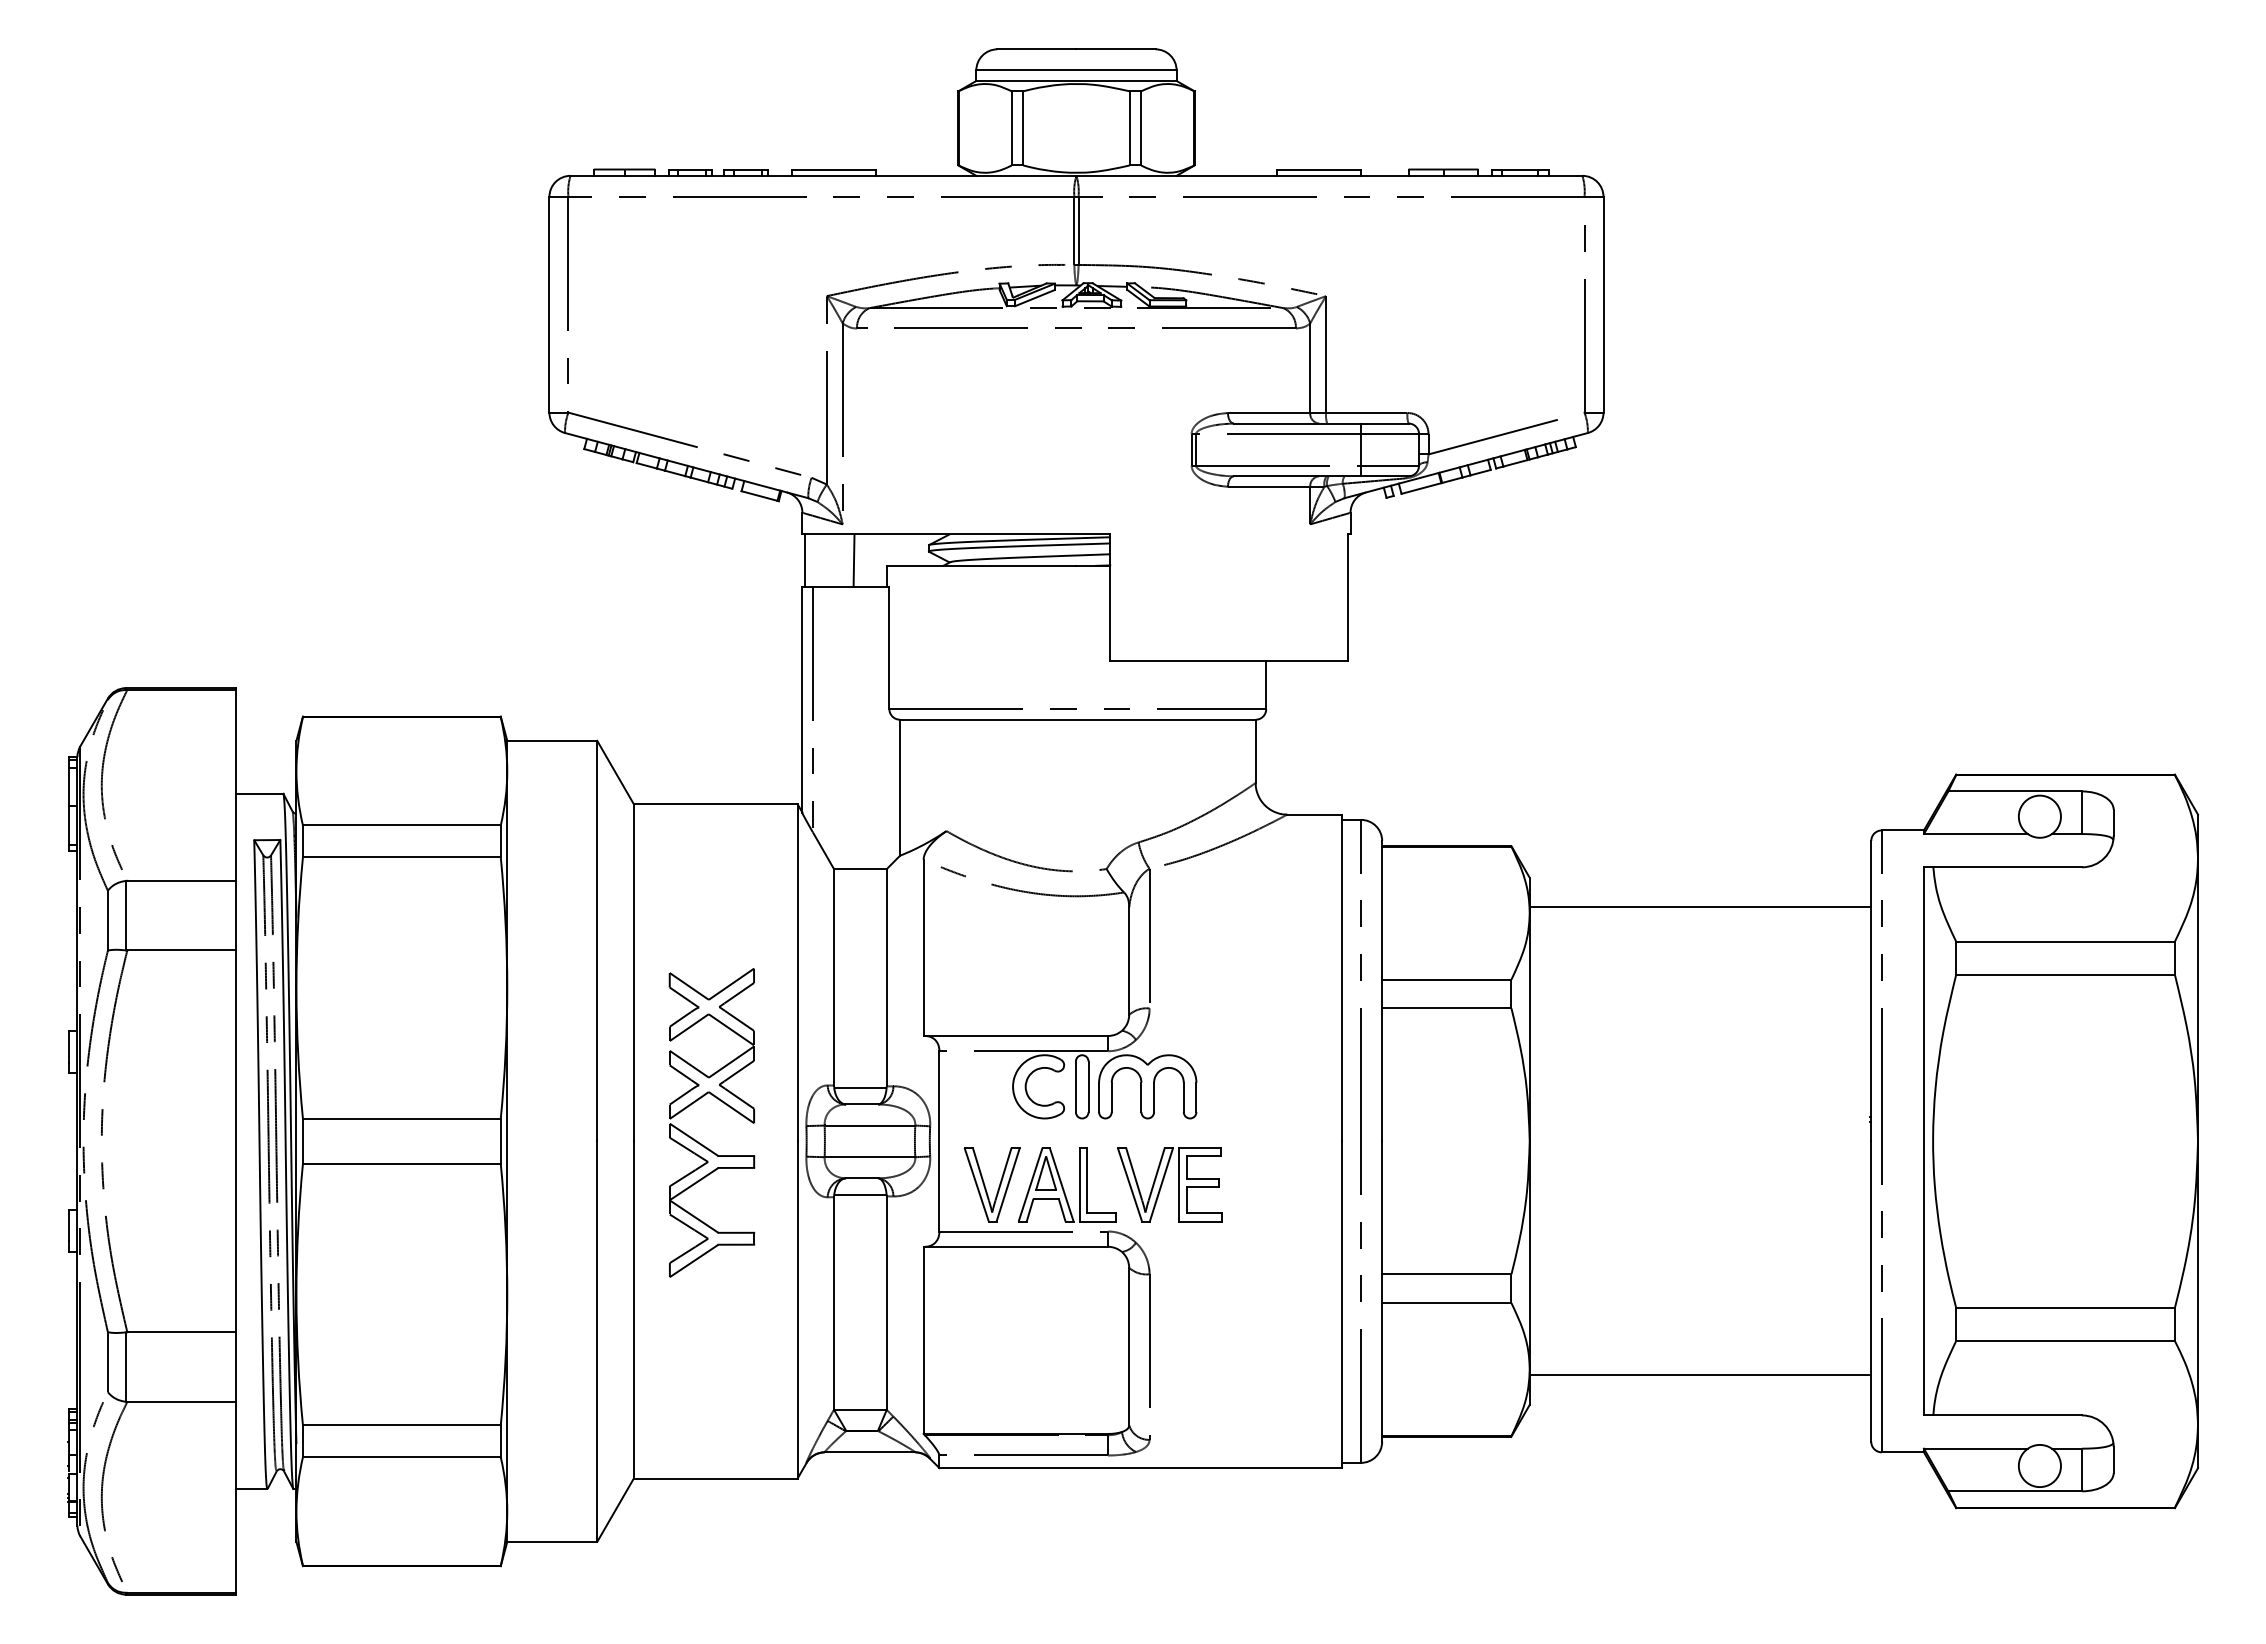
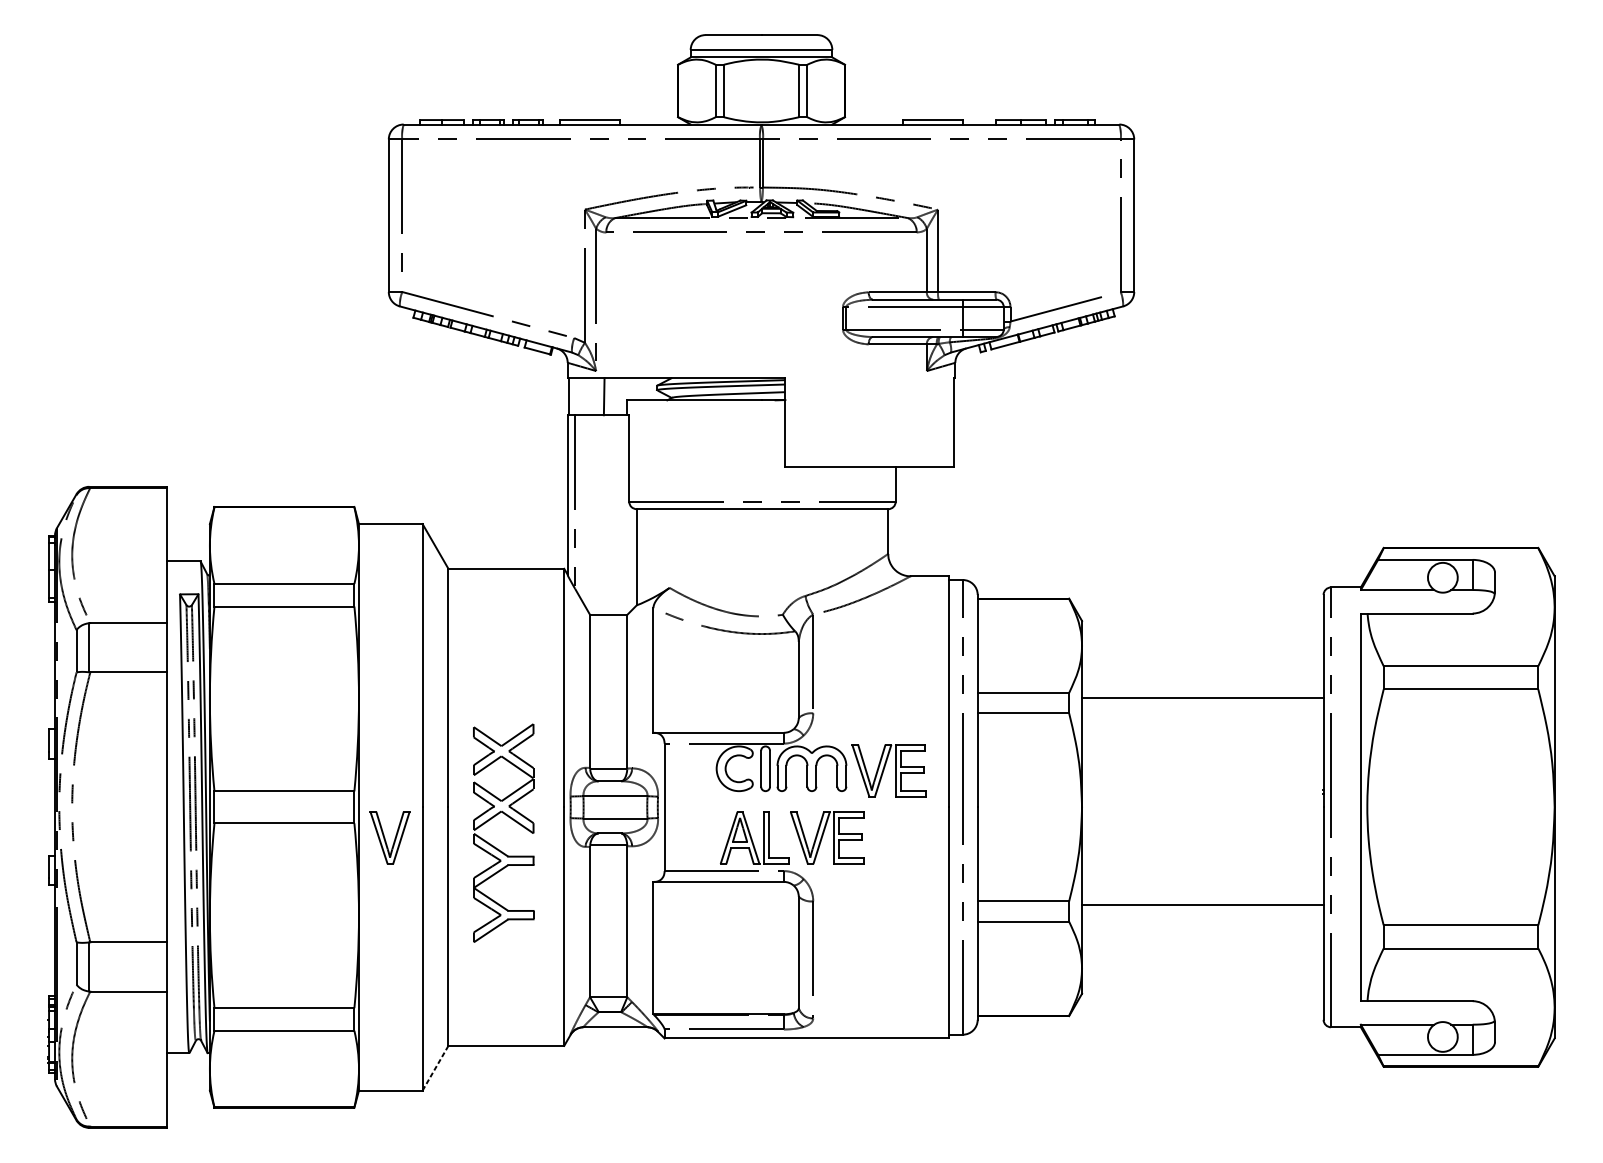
line: (1700, 907) -> (1202, 698), moved
part: (1250, 1087) -> (884, 769), added
part: (724, 1104) -> (512, 820), moved
part: (985, 1185) -> (385, 838), moved
line: (1700, 1375) -> (1202, 905), moved
line: (615, 1510) -> (435, 1068), solid -> dashed

